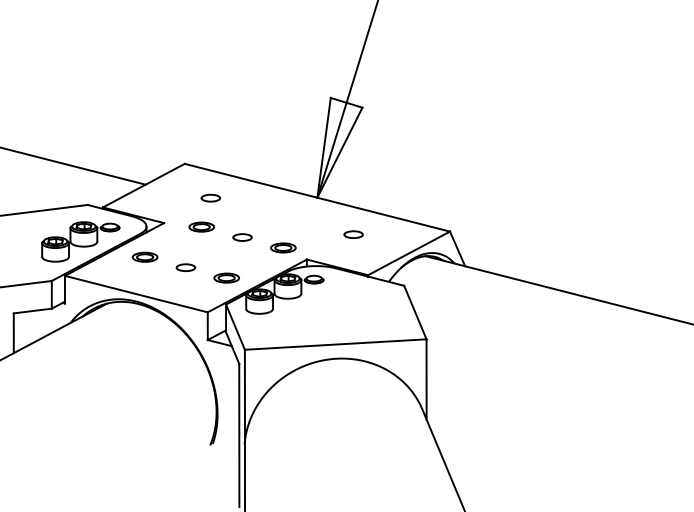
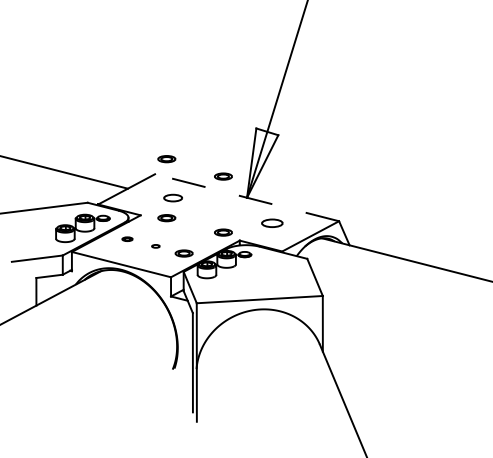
part: (201, 142) -> (166, 159), added
part: (283, 167) -> (223, 176), added
part: (209, 197) -> (172, 197), size x1.4
line: (318, 197) -> (247, 197), solid -> dashed
part: (352, 234) -> (271, 223), size x1.6
part: (241, 237) -> (194, 225), removed
part: (145, 257) -> (127, 239), size x0.6
part: (185, 267) -> (155, 246), size x0.6

